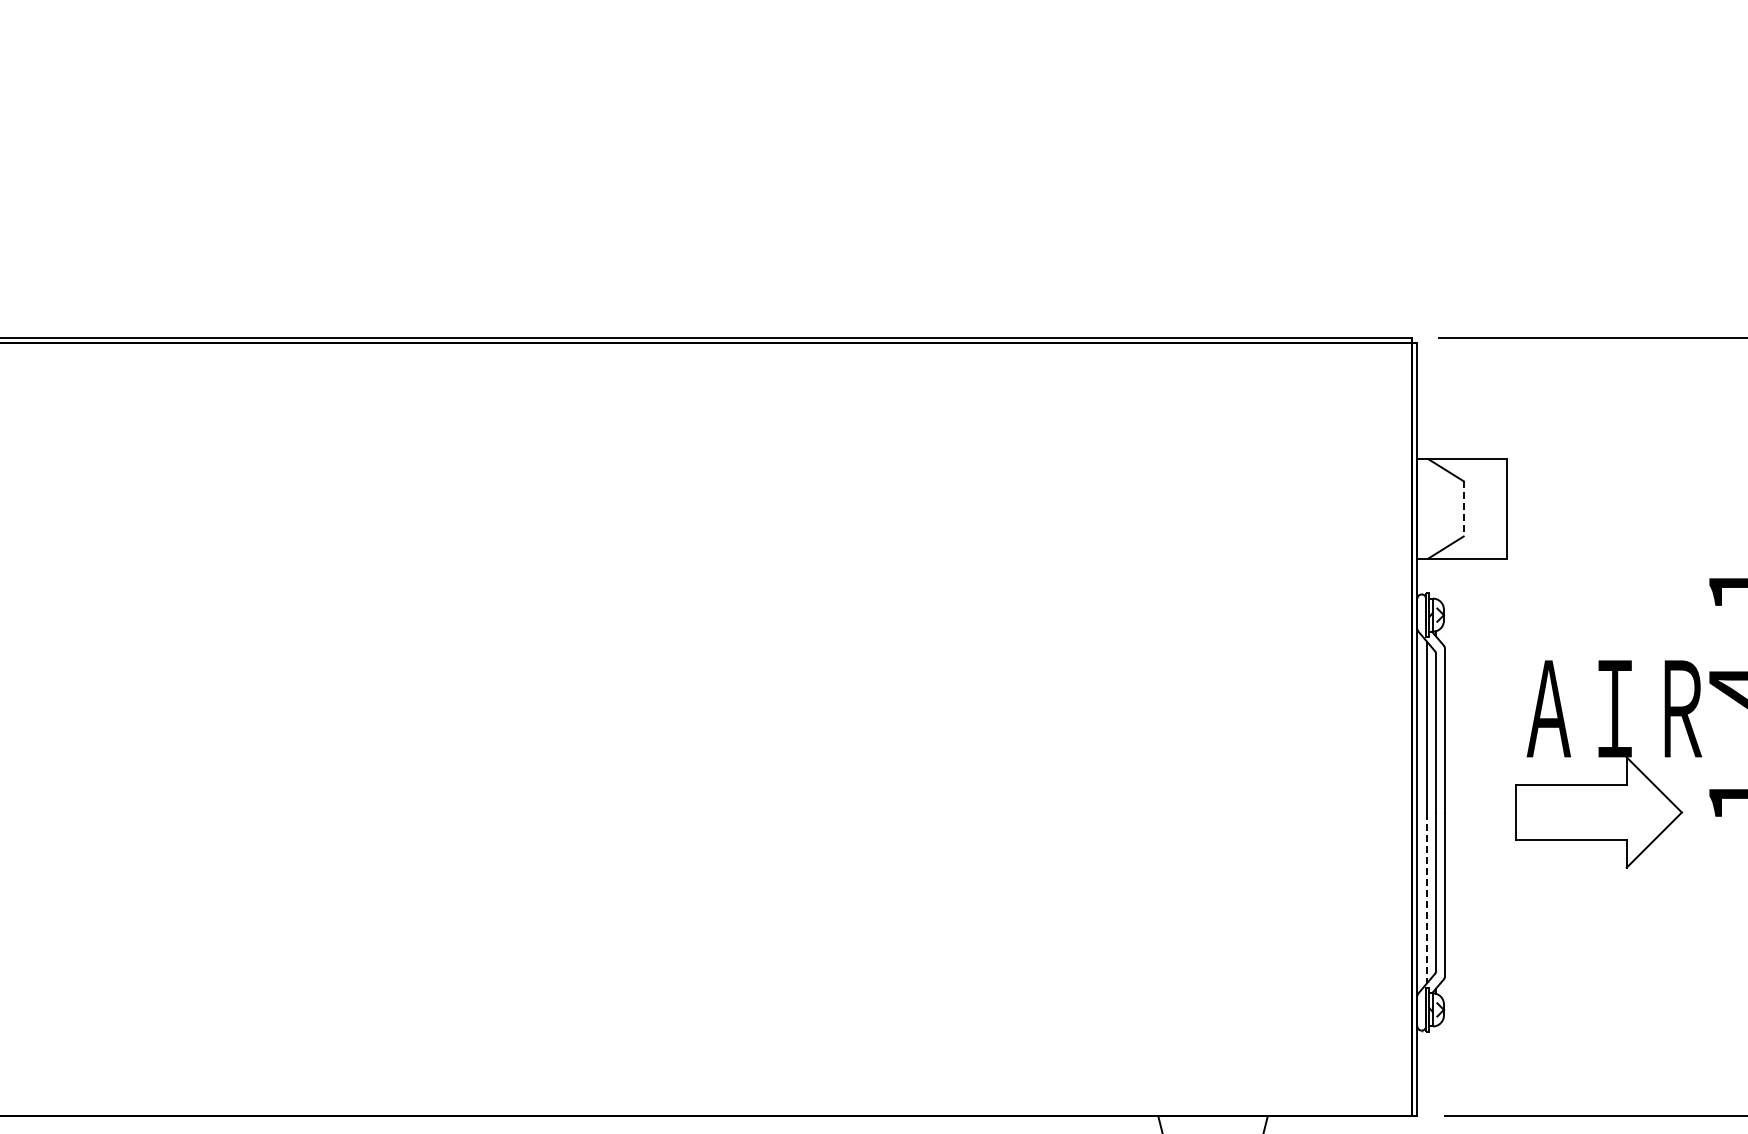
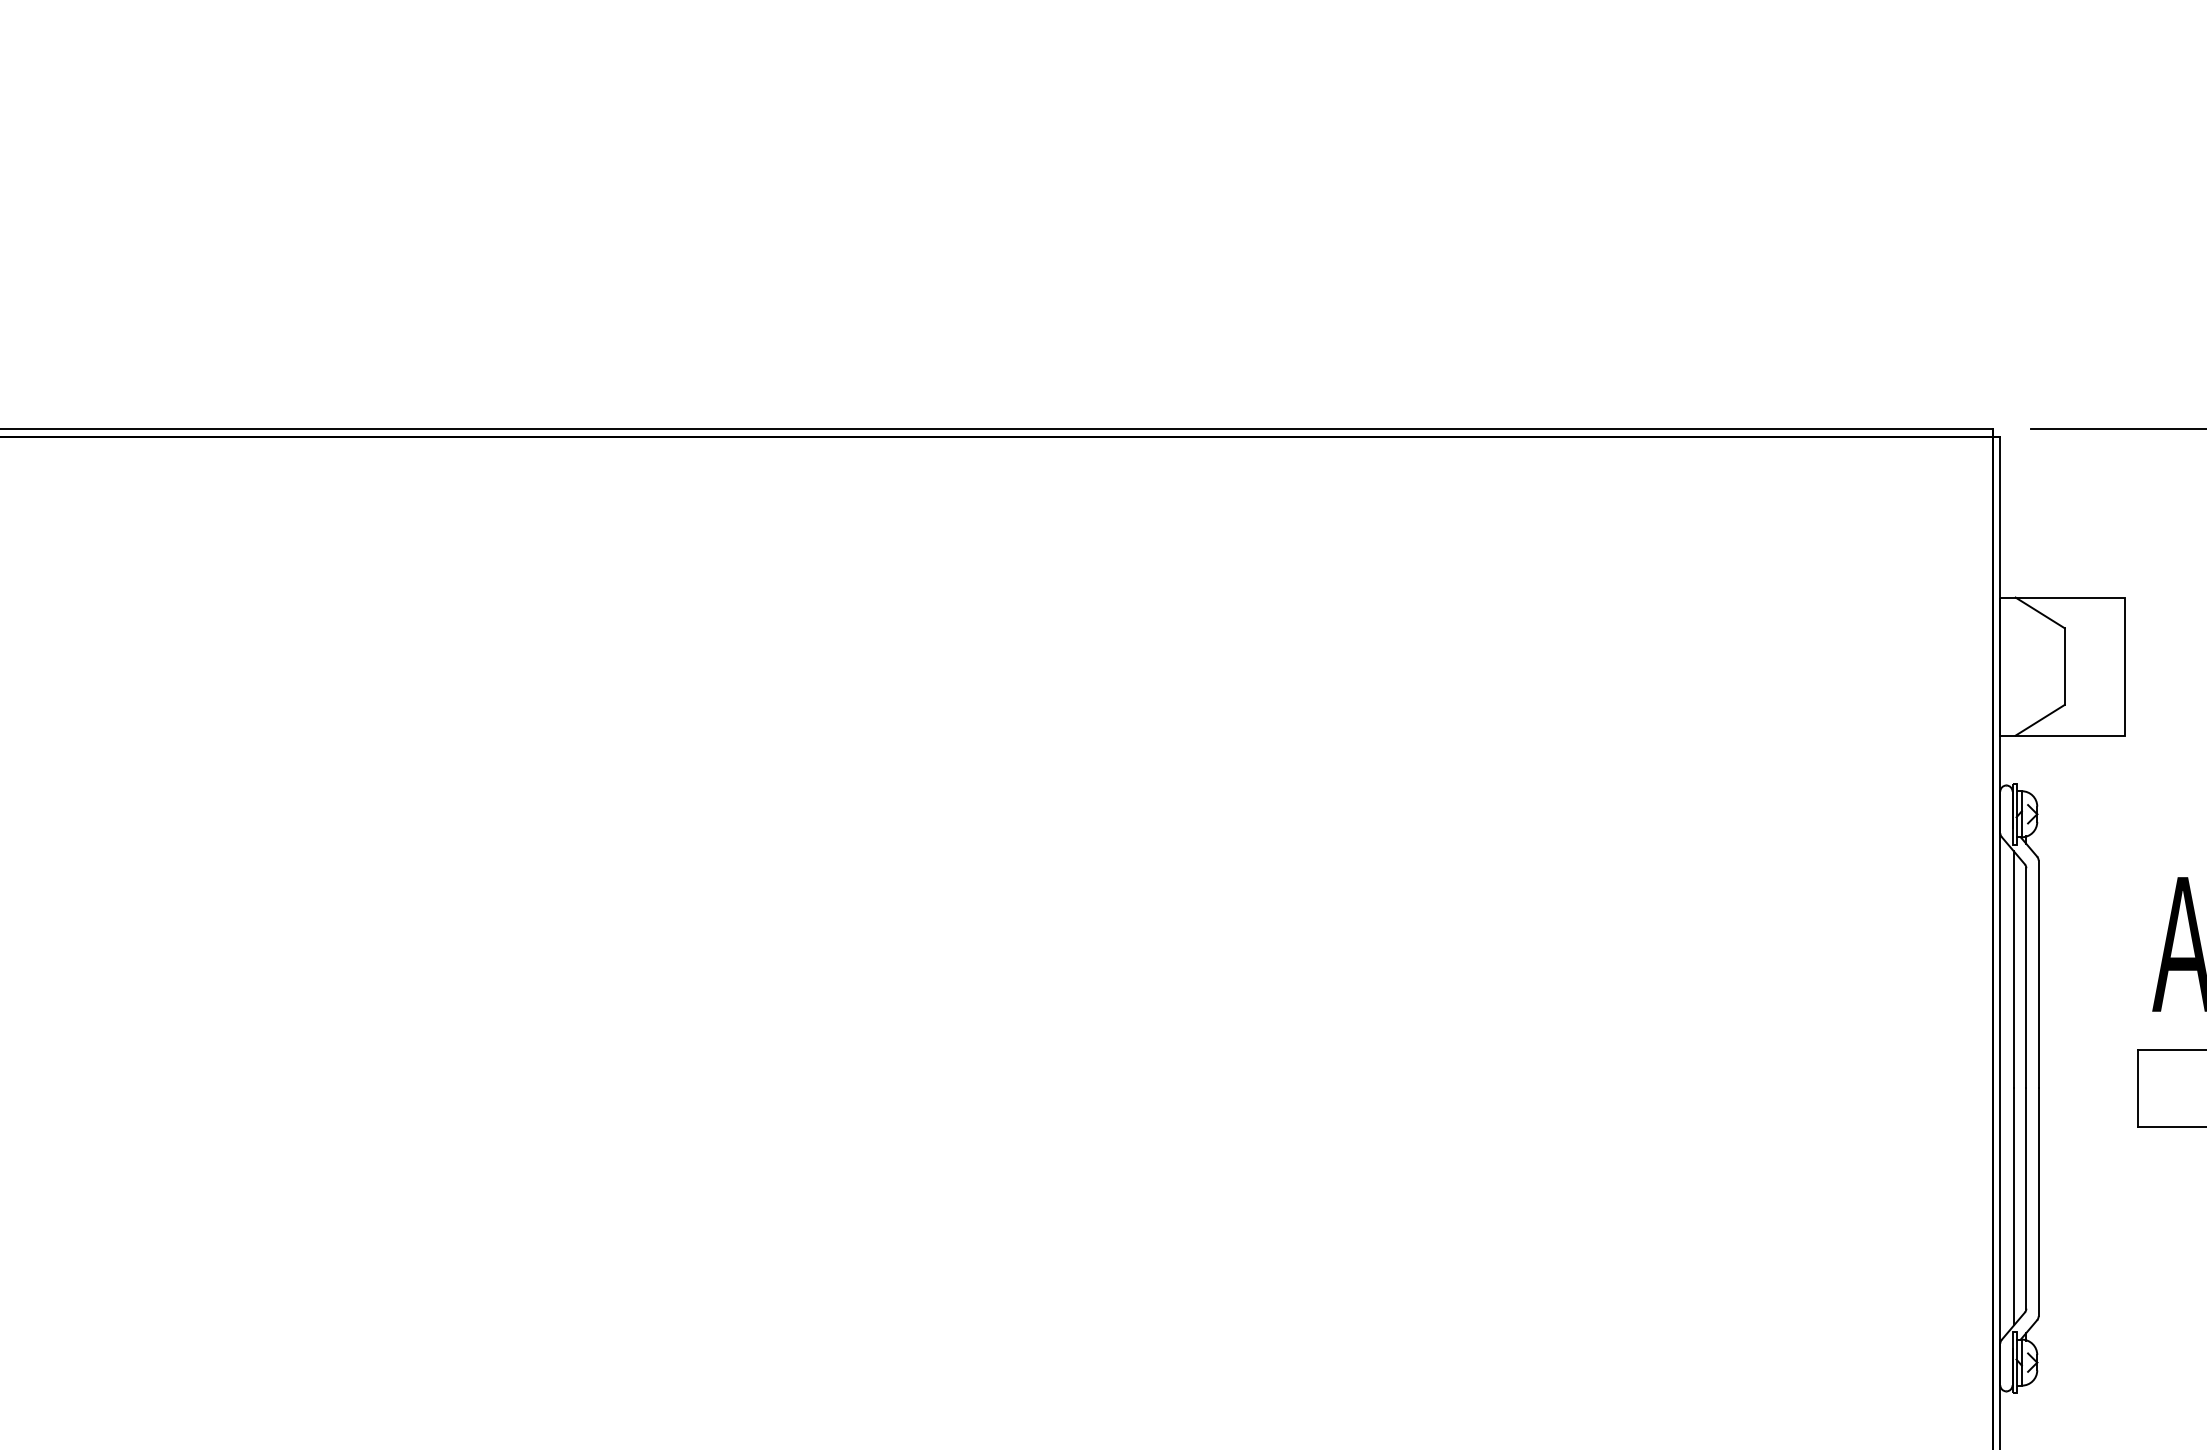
line: (1463, 508) -> (2064, 666), dashed -> solid
line: (1427, 898) -> (2014, 1207), dashed -> solid

